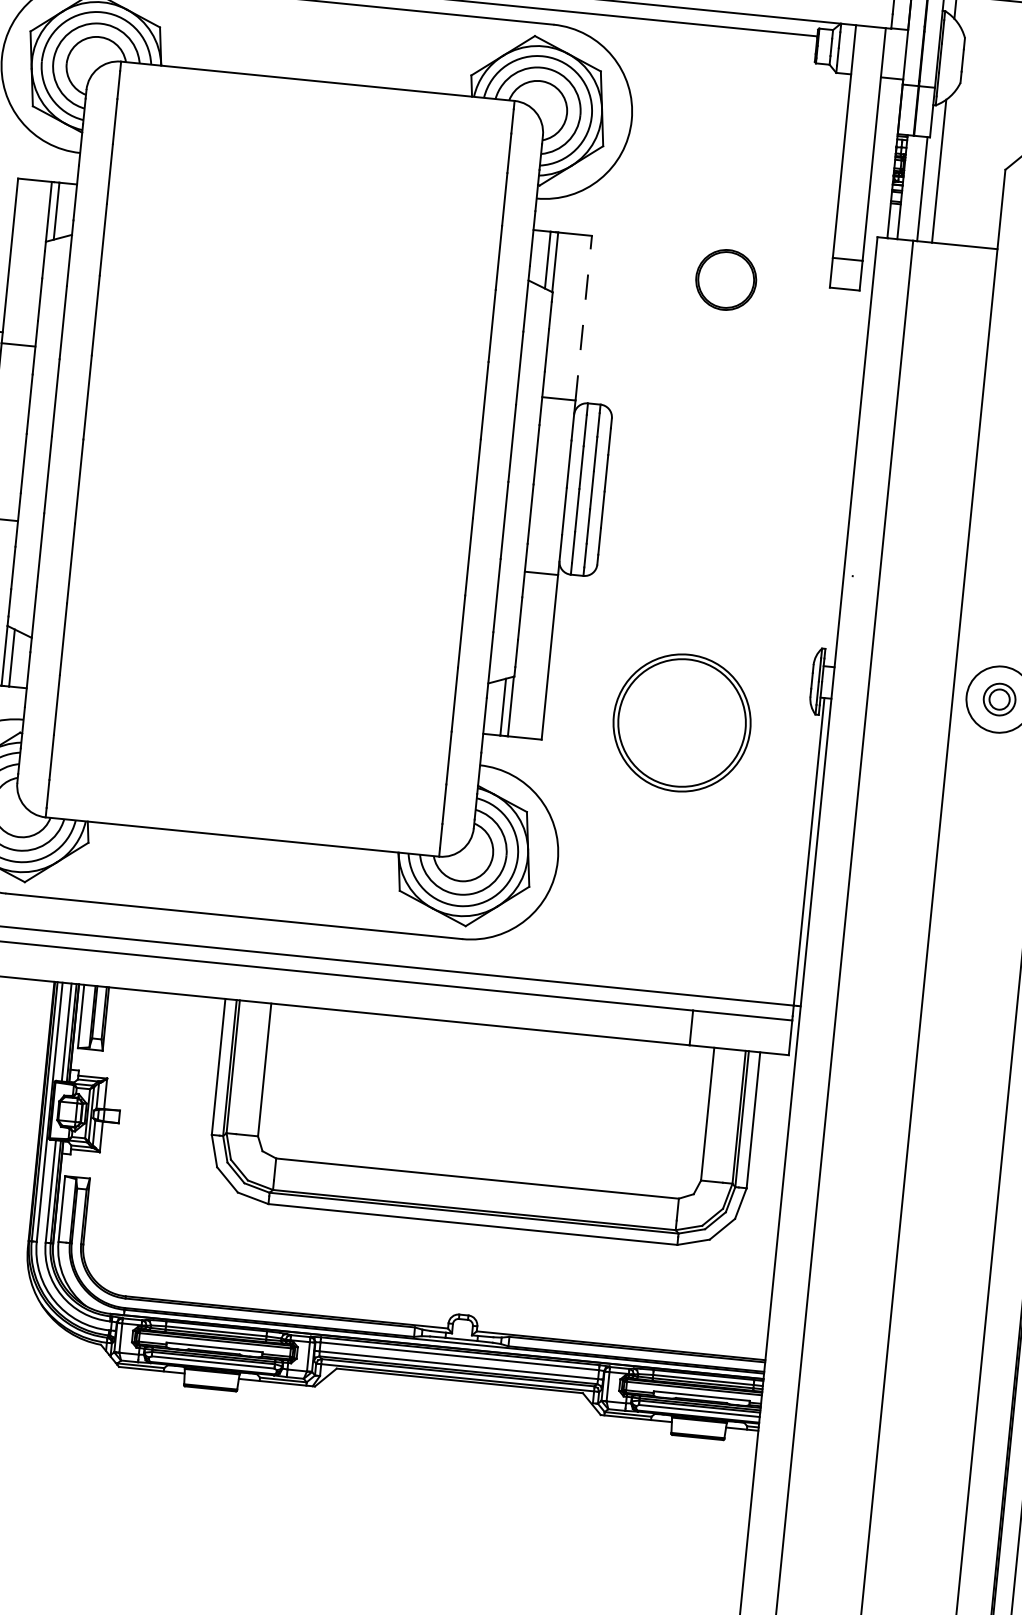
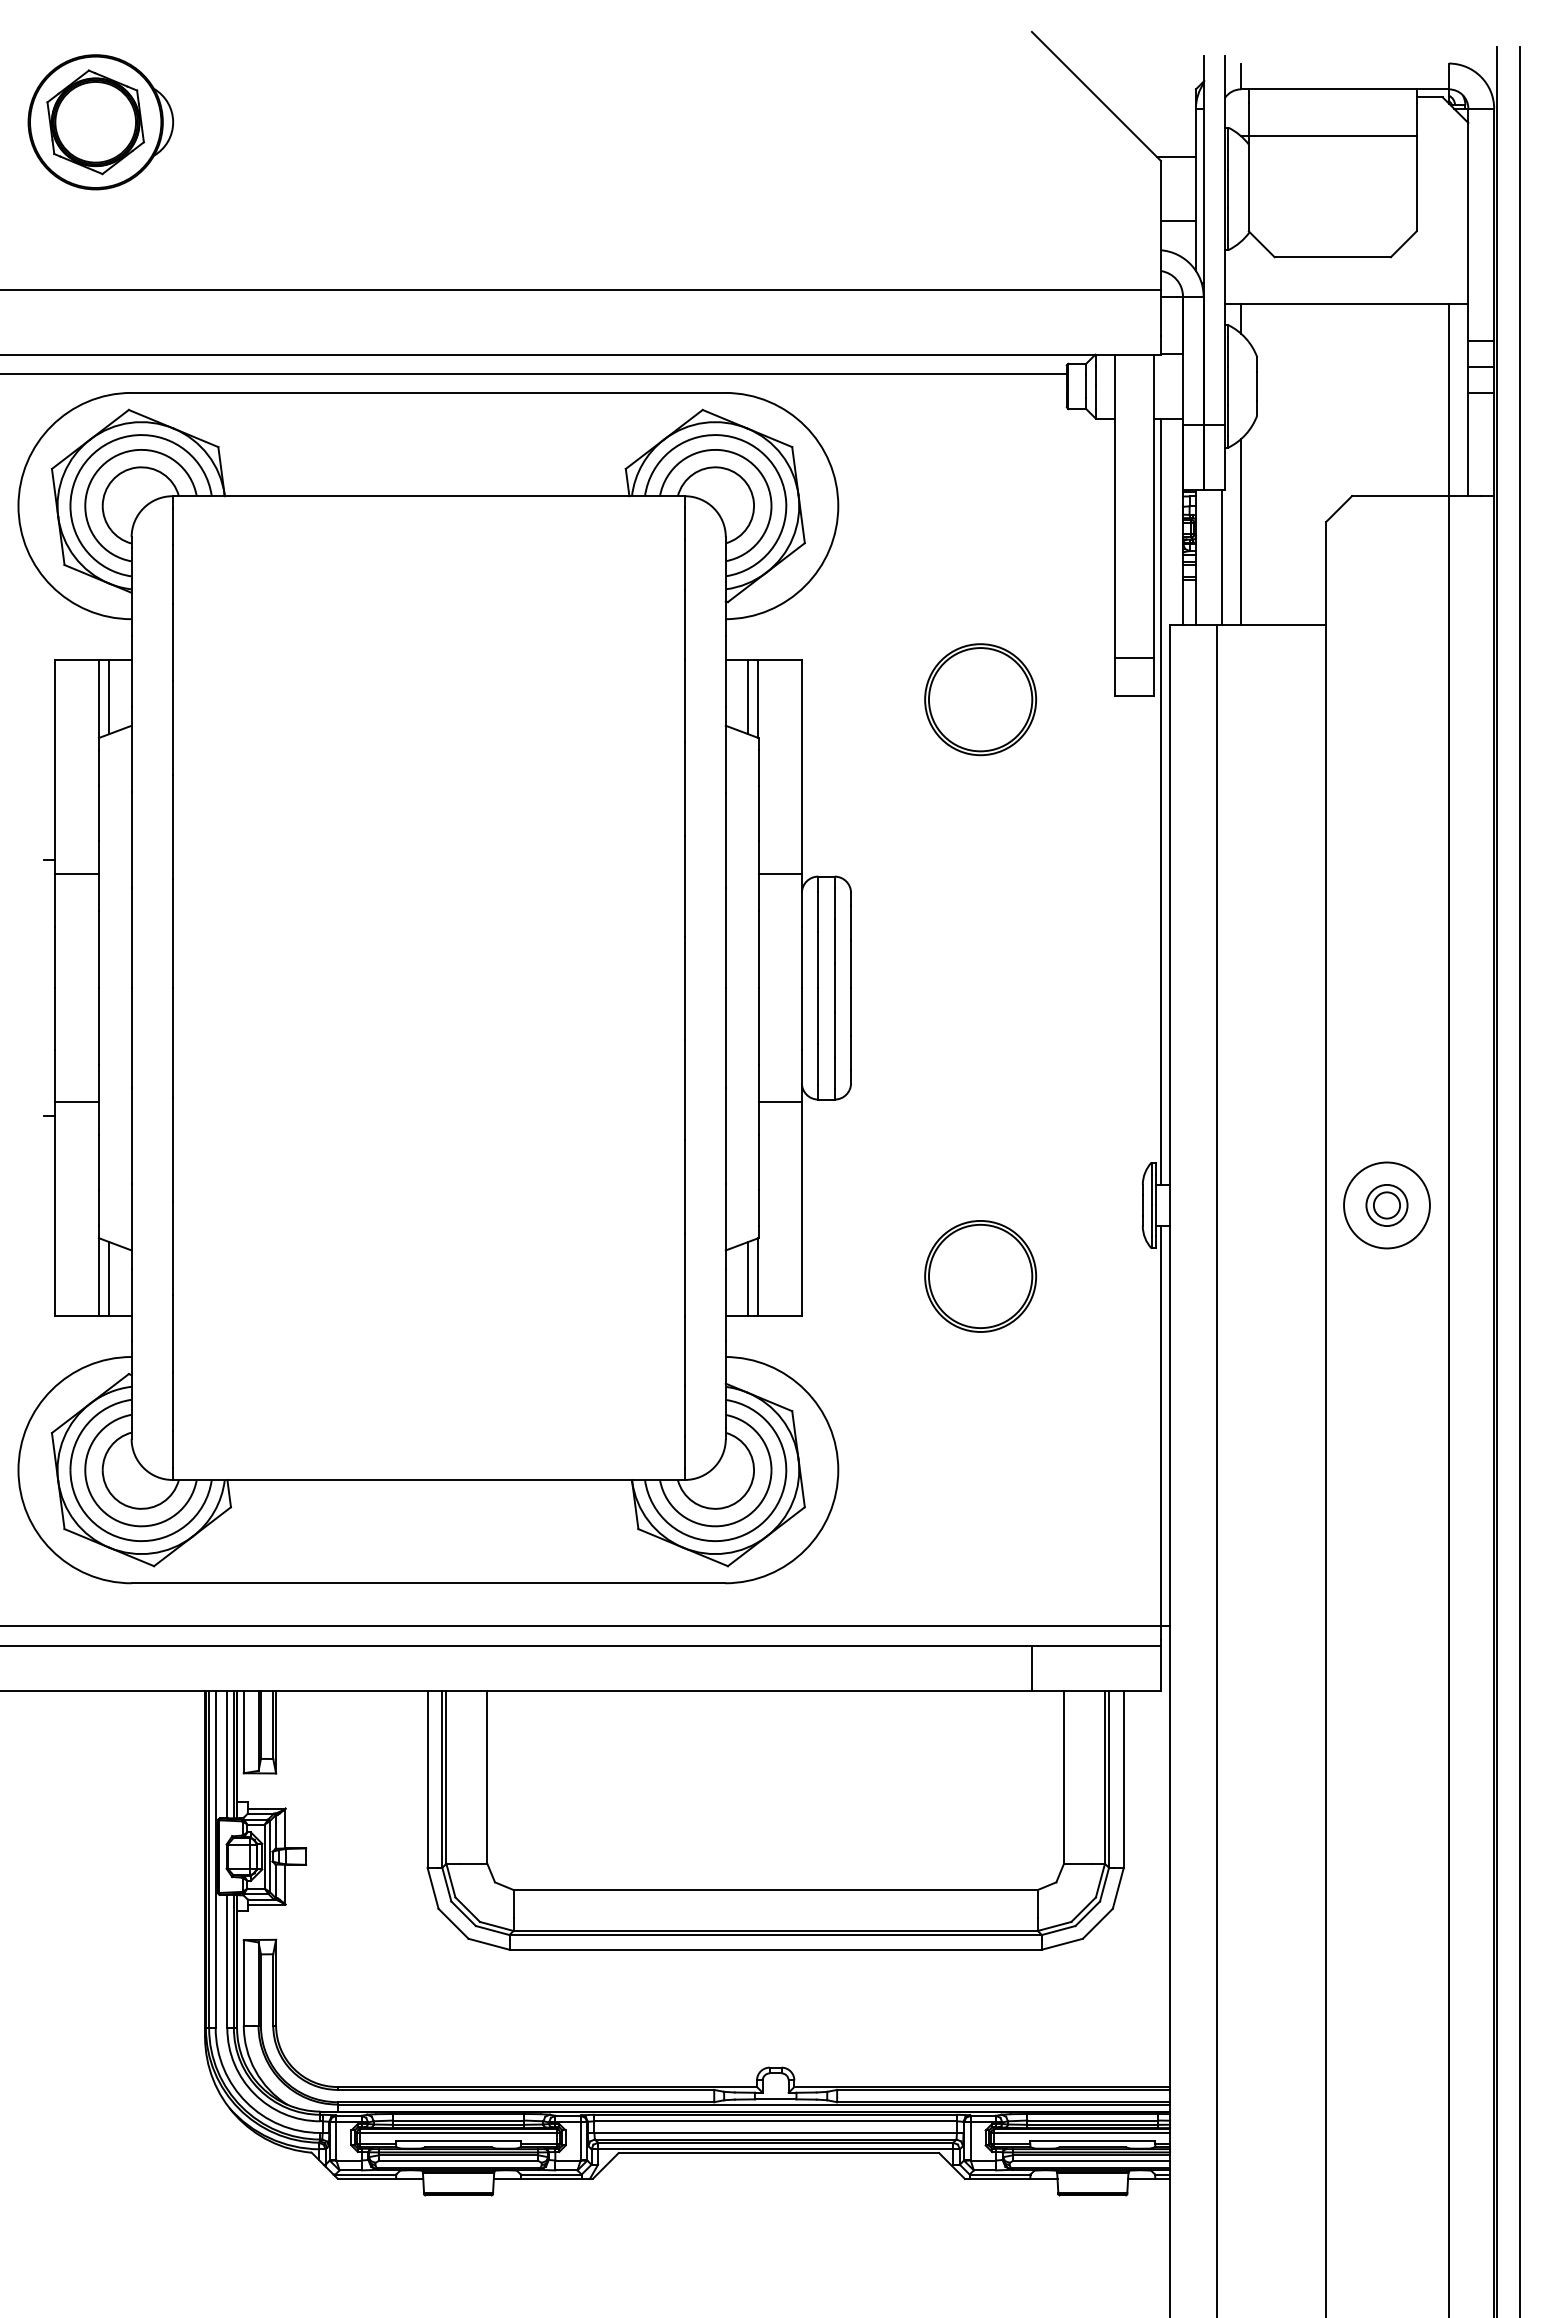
part: (726, 279) -> (980, 699), size x1.43
line: (583, 317) -> (801, 766), dashed -> solid
line: (857, 372) -> (1161, 801), added
part: (681, 723) -> (980, 1276), size x0.62

